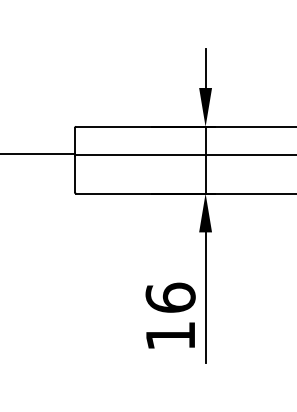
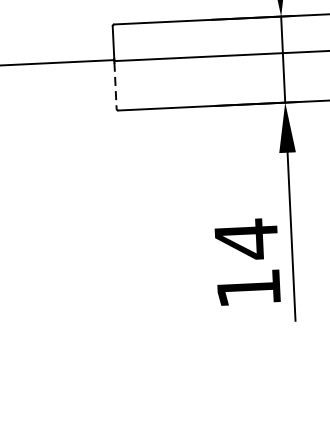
line: (74, 174) -> (115, 86), solid -> dashed
text: (170, 297) -> (246, 238), 16 -> 14

